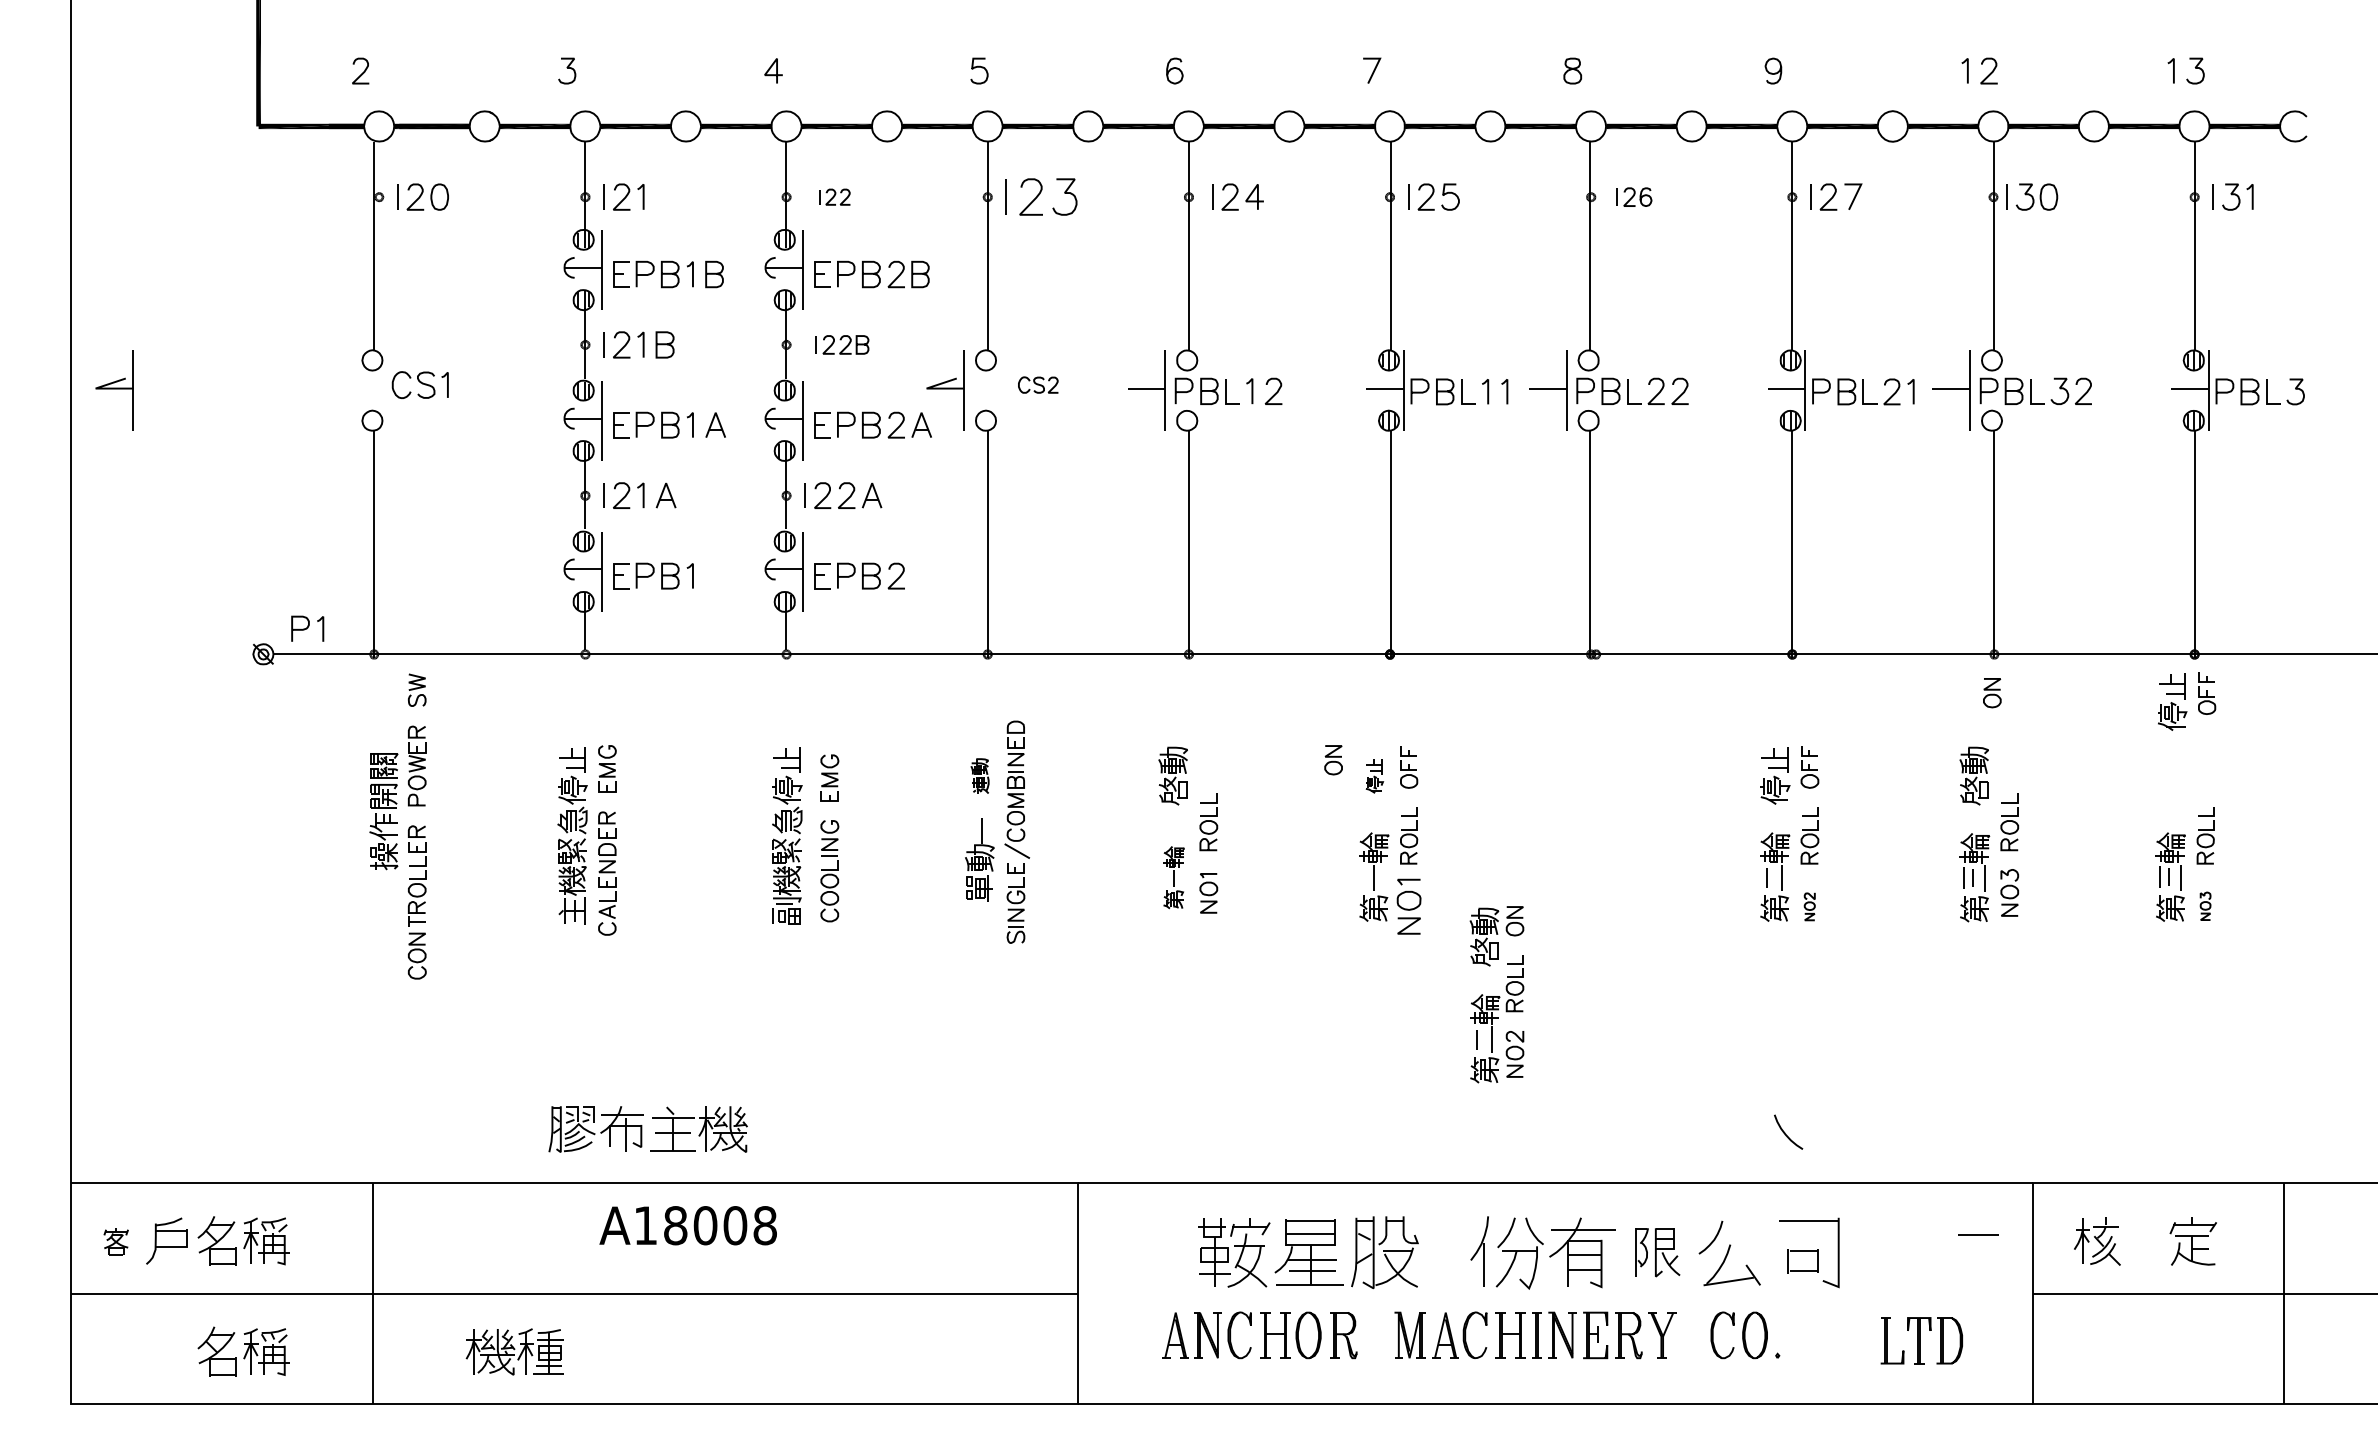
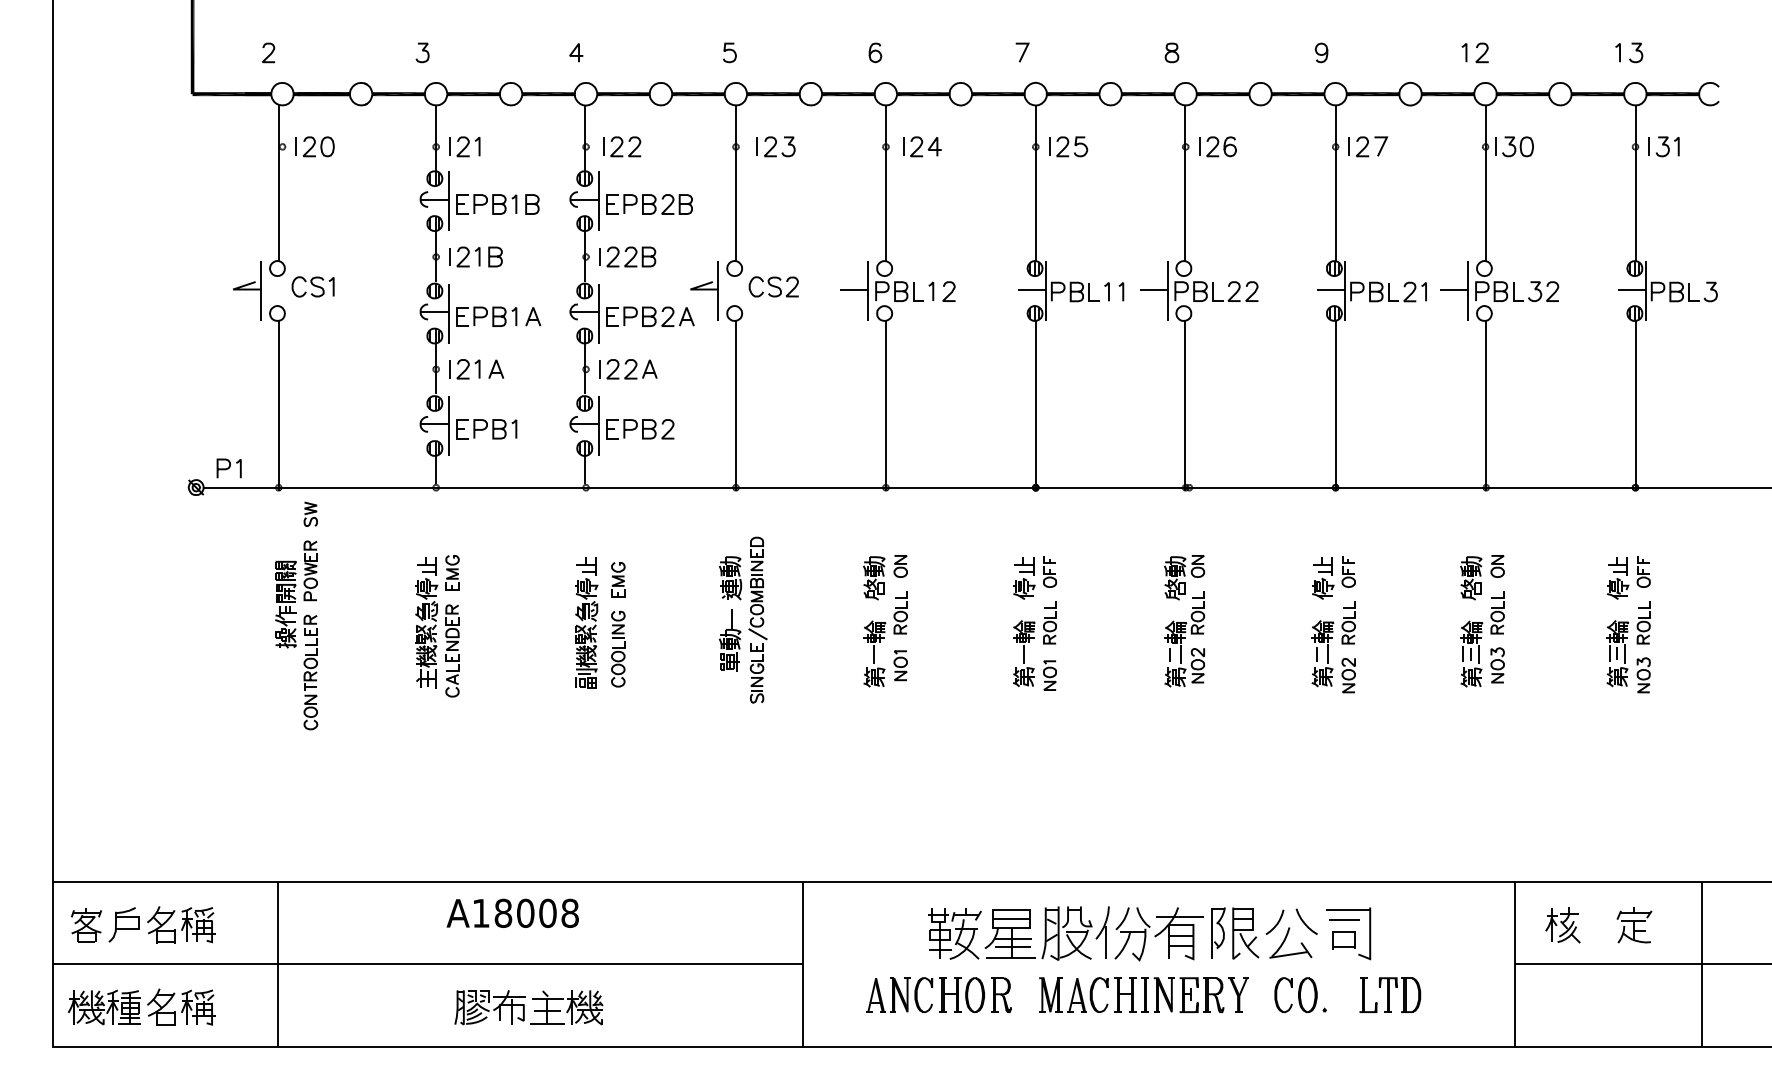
part: (835, 196) -> (622, 146), size x1.67
part: (1040, 196) -> (775, 146), size x0.71
part: (1633, 196) -> (1217, 146), size x1.43
part: (842, 344) -> (627, 256), size x1.43
part: (1038, 384) -> (773, 286), size x1.67
part: (114, 389) -> (247, 290), moved
part: (1992, 693) -> (1497, 566), moved
part: (2186, 701) -> (1628, 577), moved
part: (1333, 760) -> (900, 566), moved
part: (979, 776) -> (729, 578), size x1.67
part: (1374, 776) -> (1024, 578), size x1.67
part: (1173, 876) -> (874, 653), size x1.43
part: (1408, 906) -> (1049, 675), size x0.71
part: (1809, 906) -> (1348, 675), size x1.67
part: (2205, 906) -> (1643, 675), size x1.67
part: (1496, 995) -> (1184, 621), moved
part: (647, 1129) -> (528, 1007), moved
curve: (1786, 1133) -> (1305, 922), moved
line: (1978, 1233) -> (1344, 919), moved
part: (116, 1241) -> (86, 925), size x1.67
part: (1309, 1252) -> (1010, 933), moved
part: (1657, 1252) -> (1235, 933), size x1.43
part: (1922, 1339) -> (1390, 994), moved
part: (514, 1351) -> (104, 1007), moved

